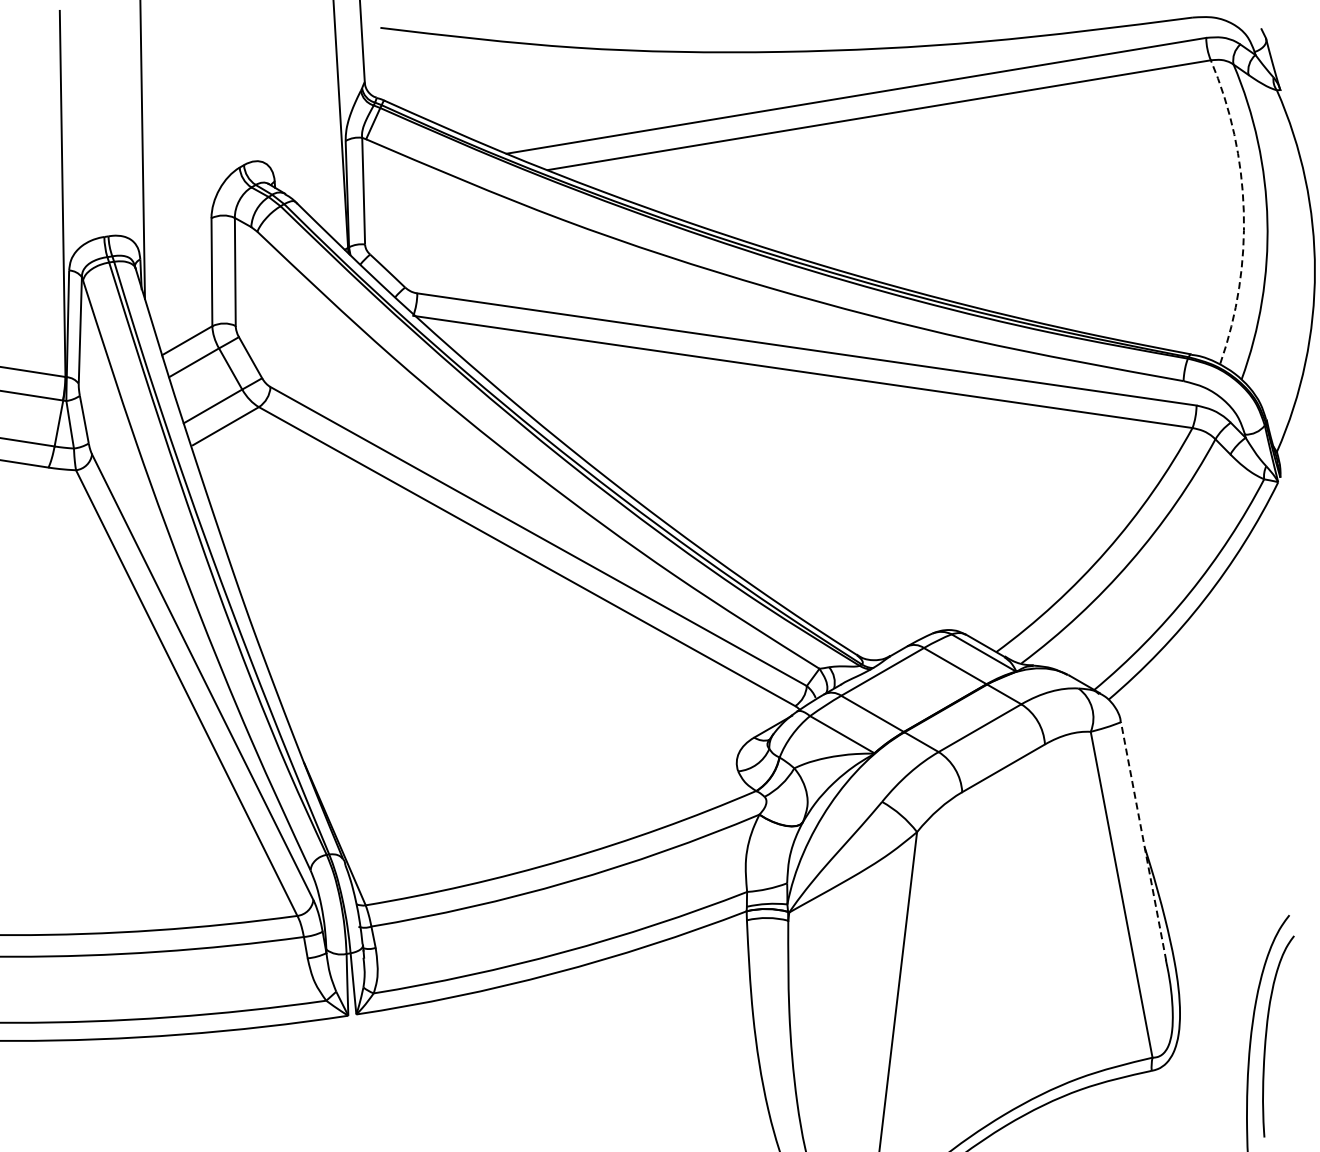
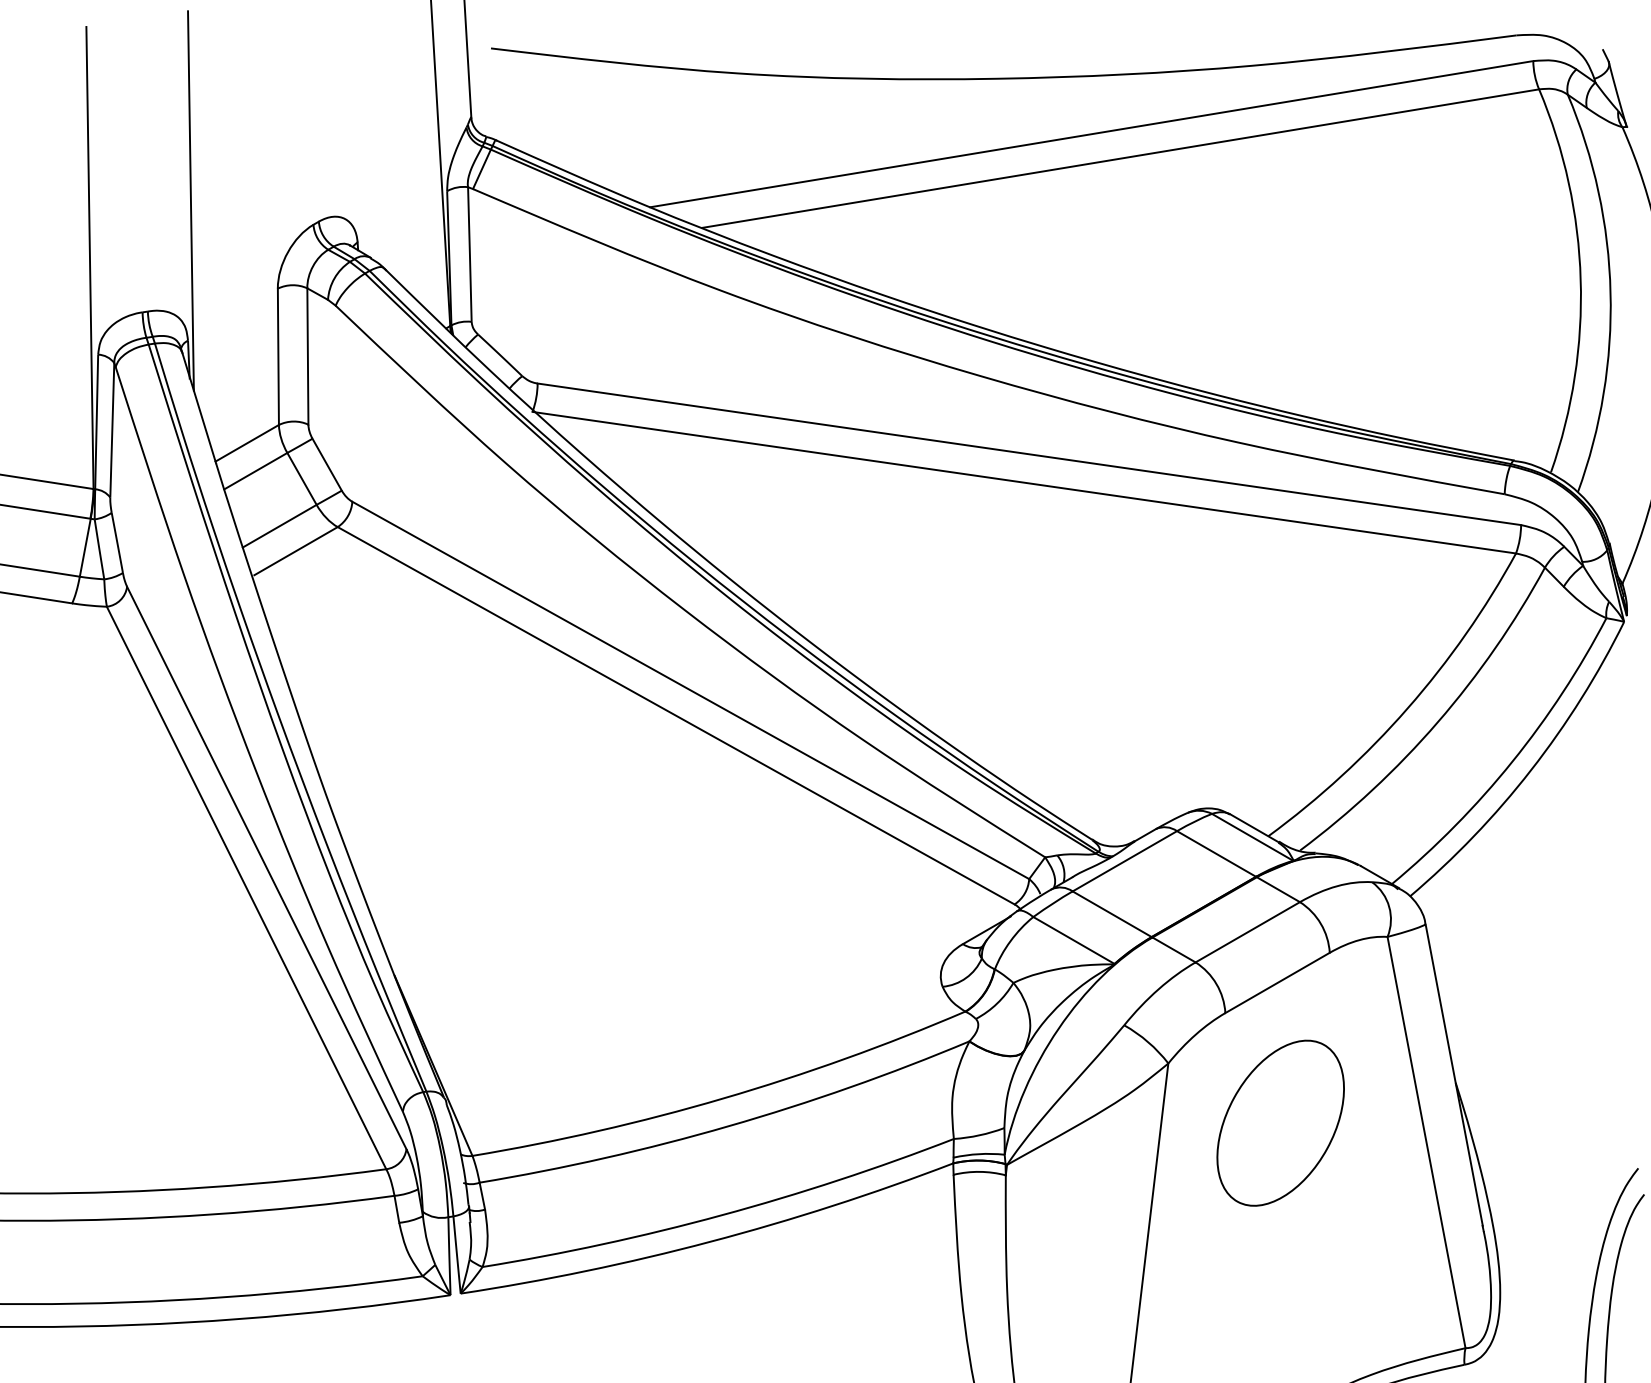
arc: (1243, 211) -> (1580, 280), dashed -> solid
line: (1143, 841) -> (1454, 1075), dashed -> solid
part: (1006, 879) -> (1281, 1123), added

